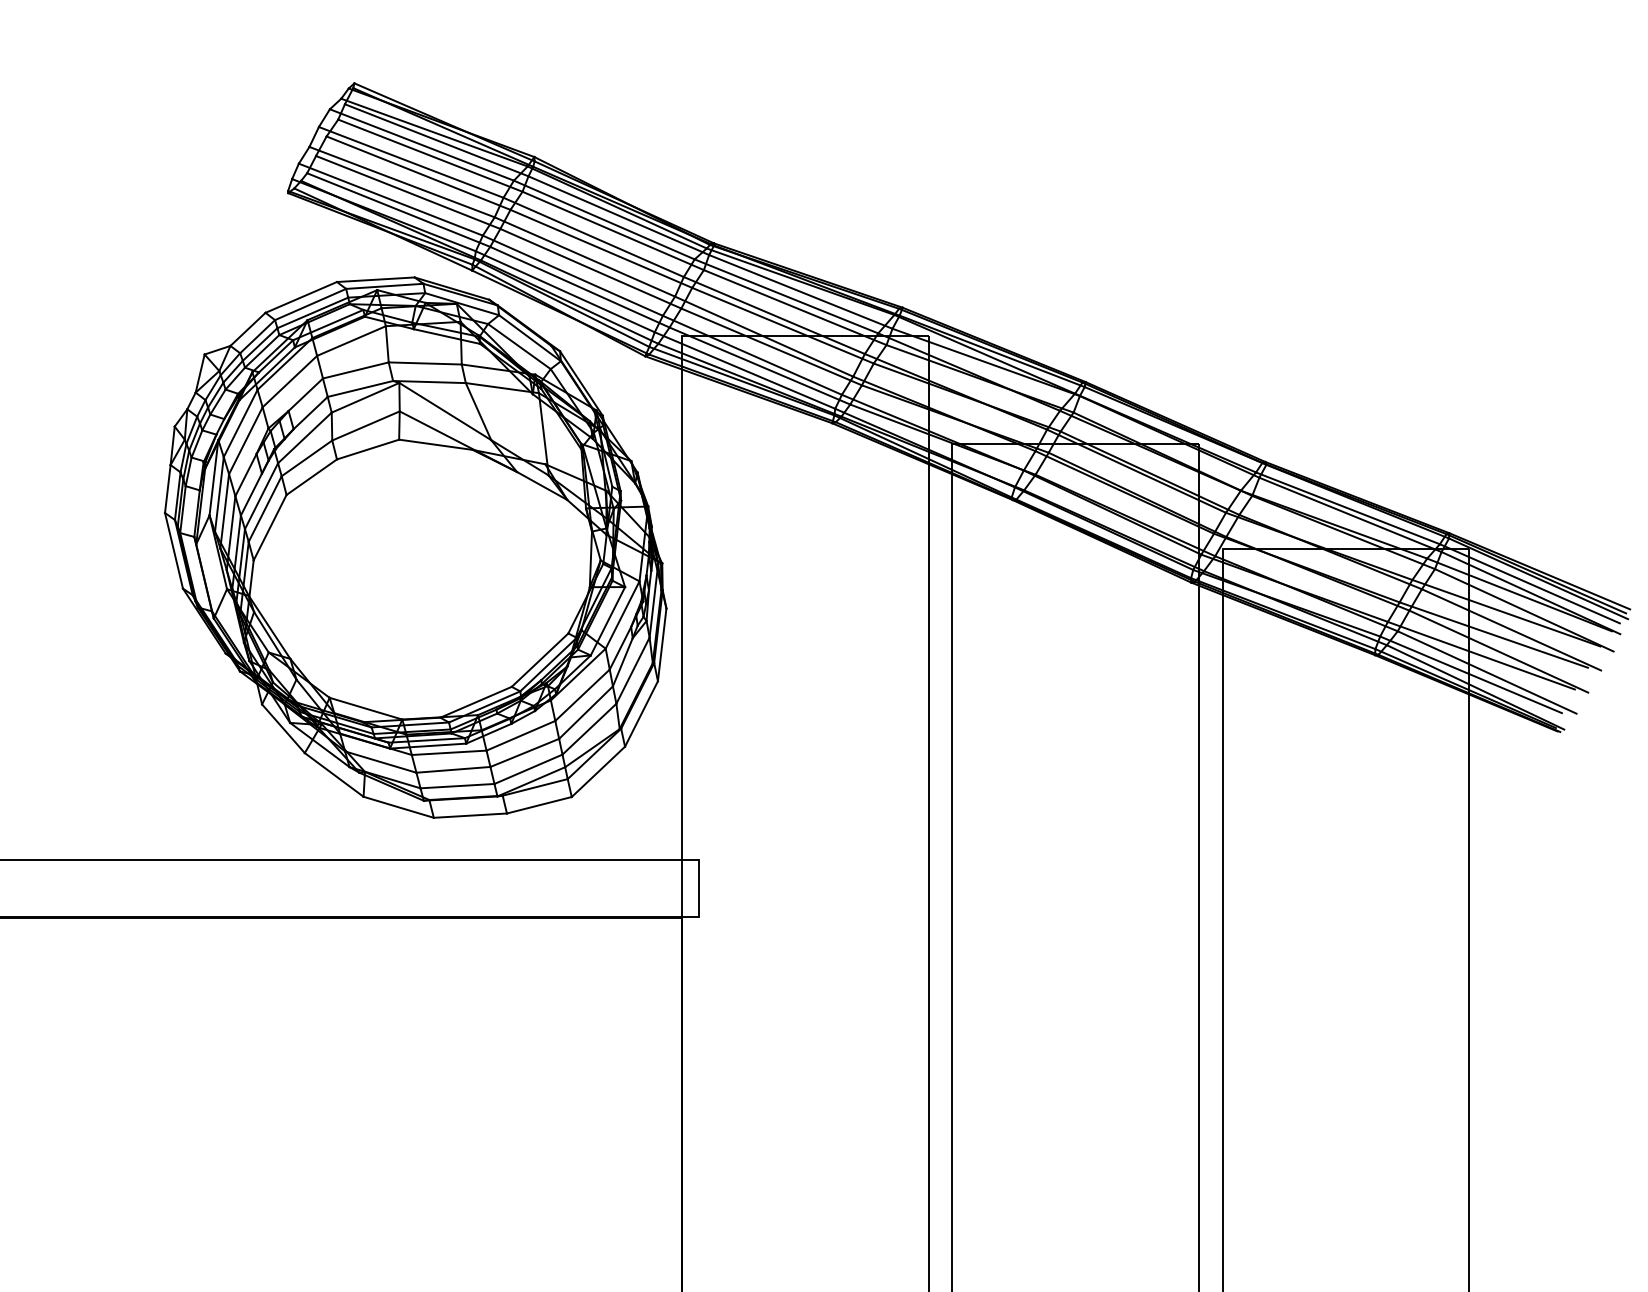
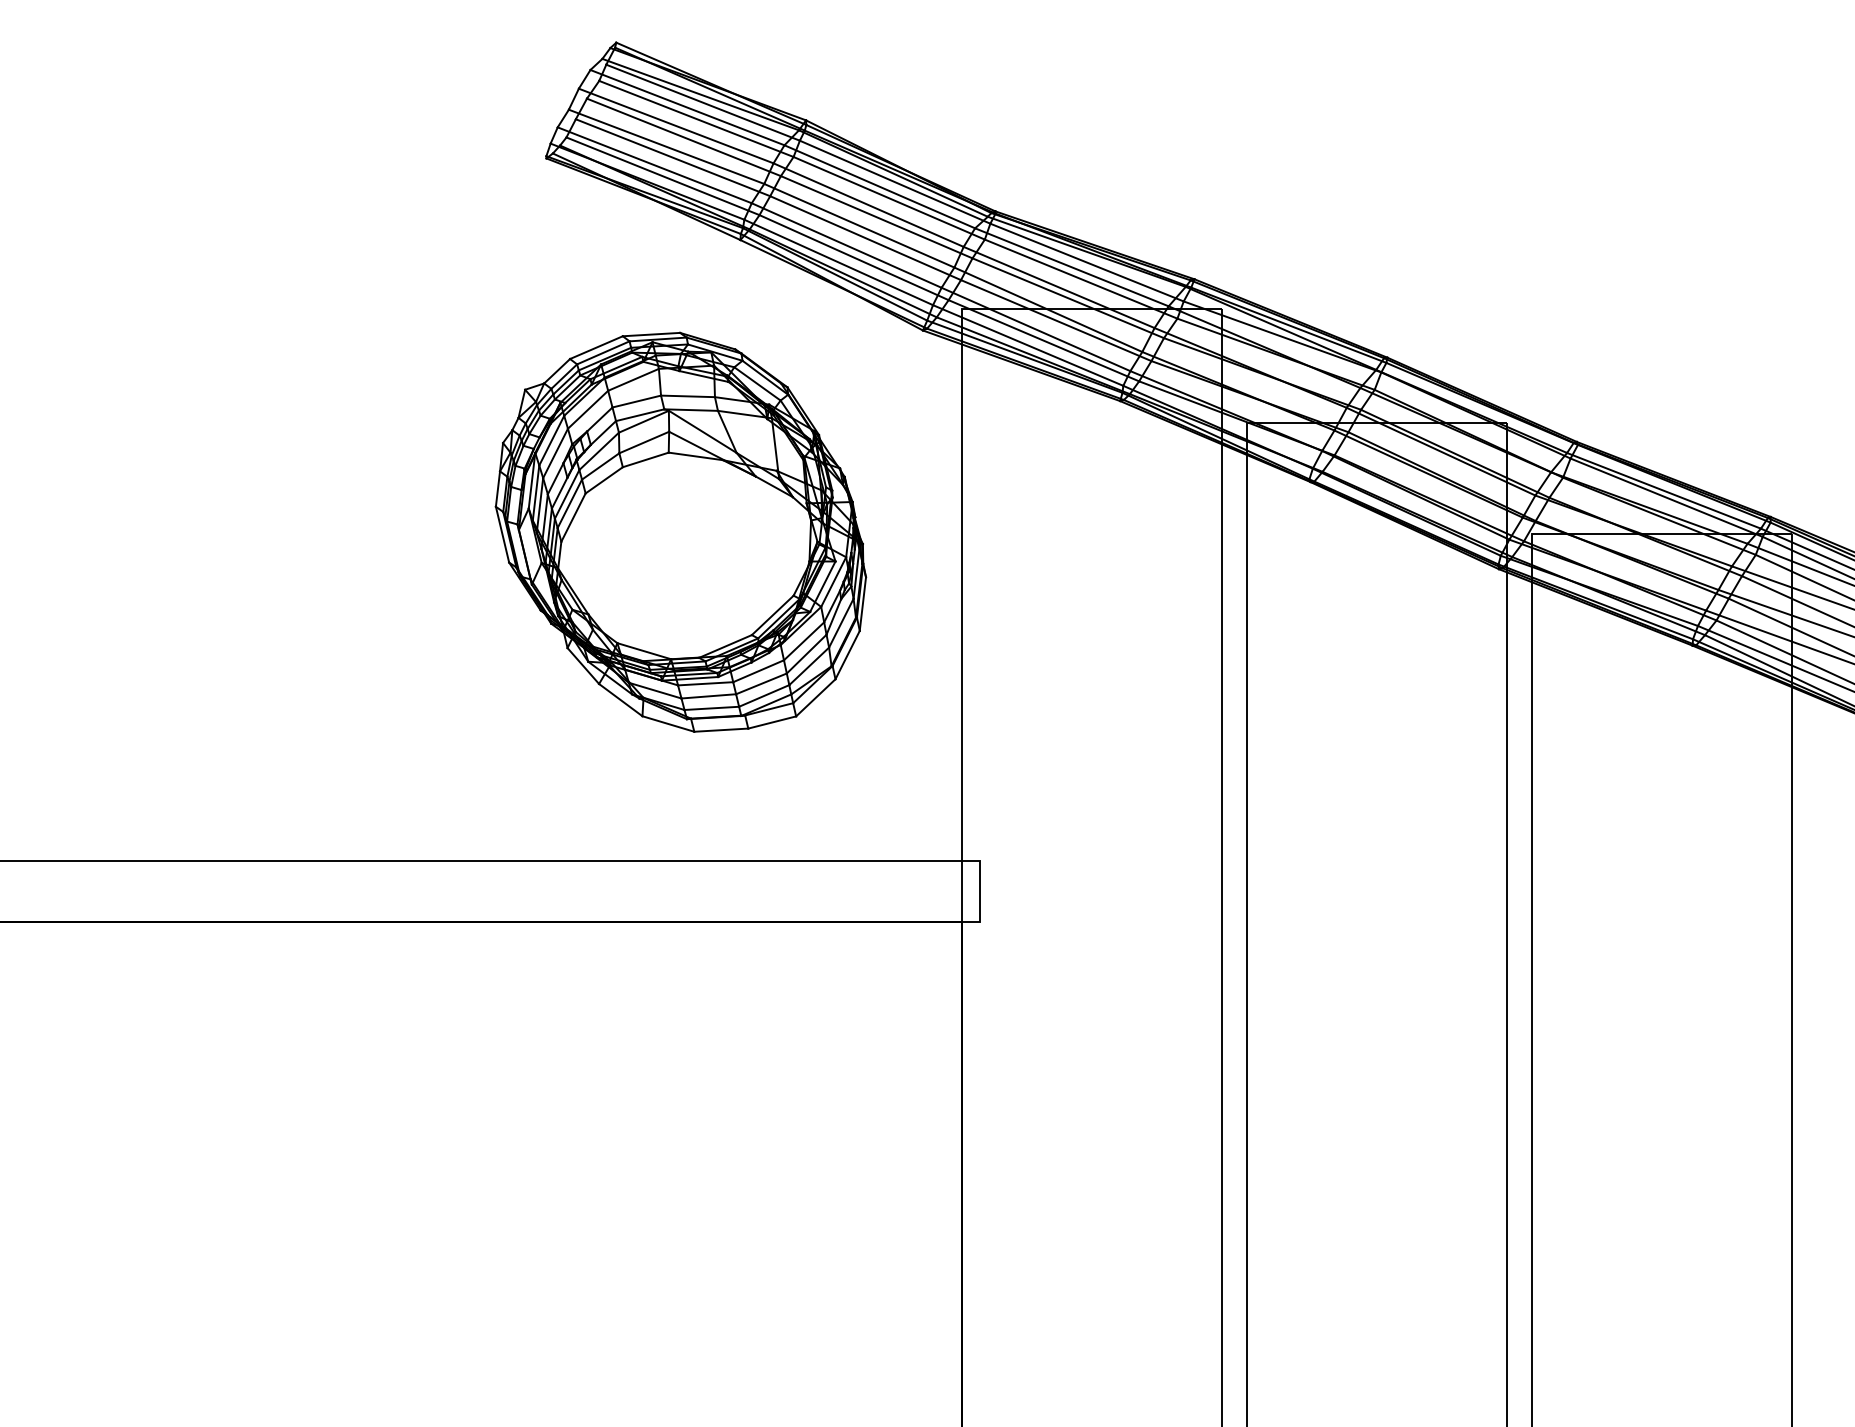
part: (415, 547) -> (680, 532), size x0.7

